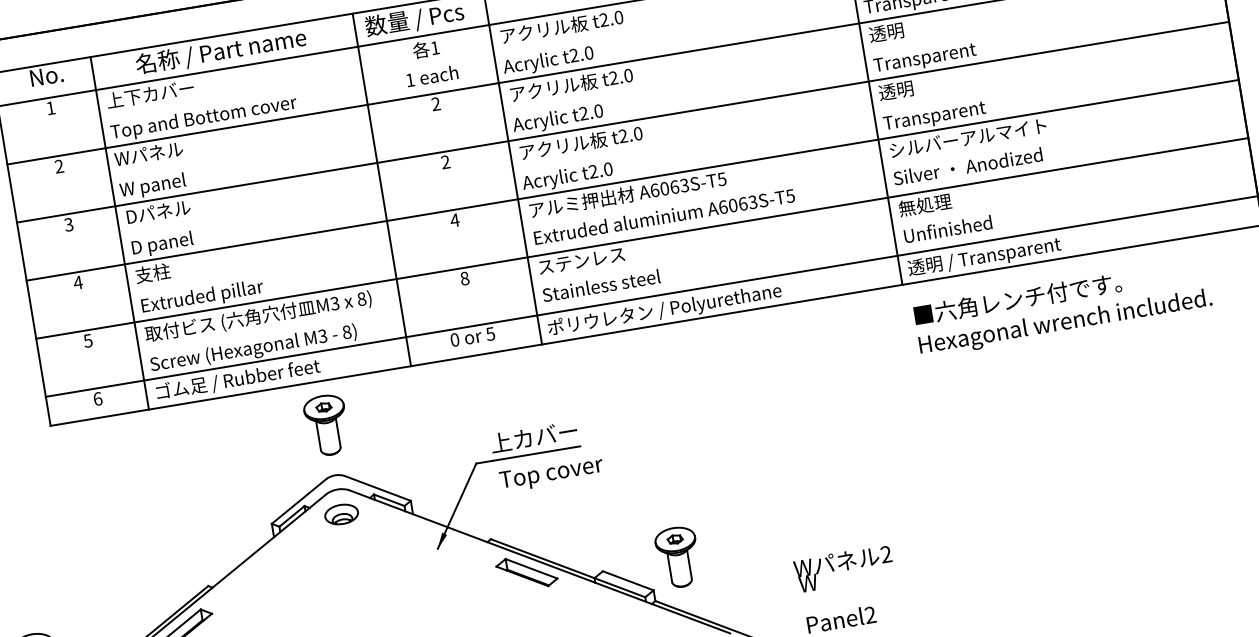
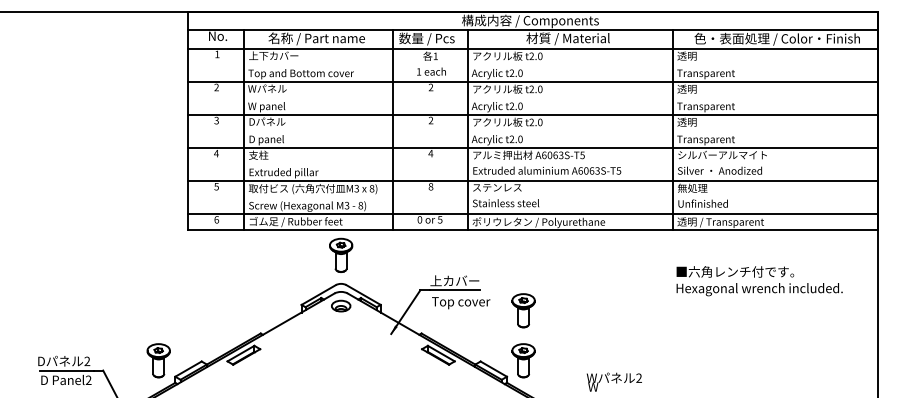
text: (1063, 309) -> (759, 281), moved
part: (663, 469) -> (523, 310), added

